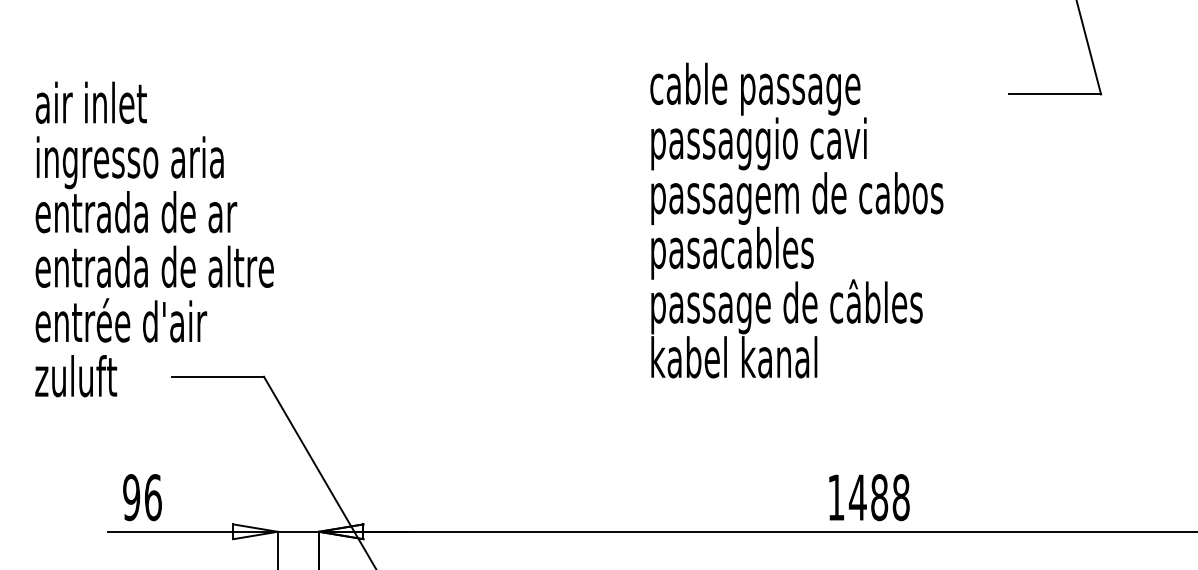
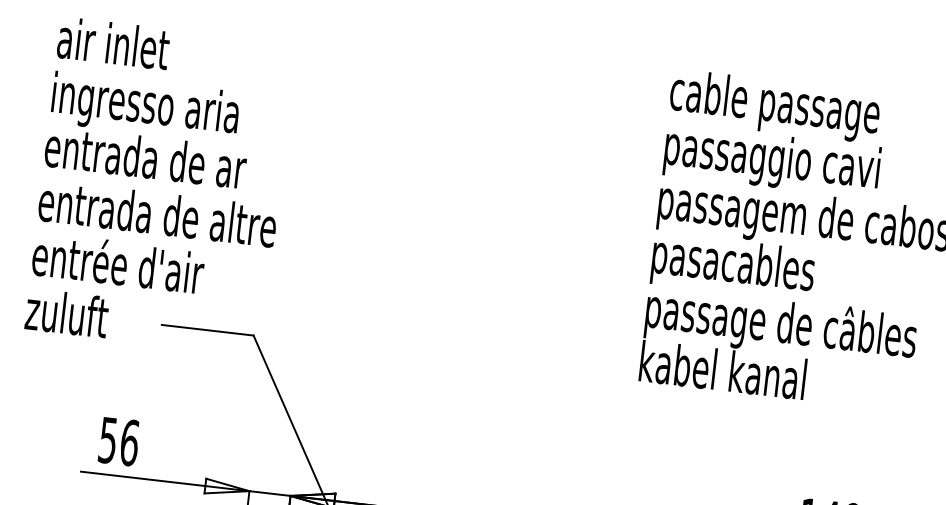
text: (131, 497) -> (108, 440), 96 -> 56

